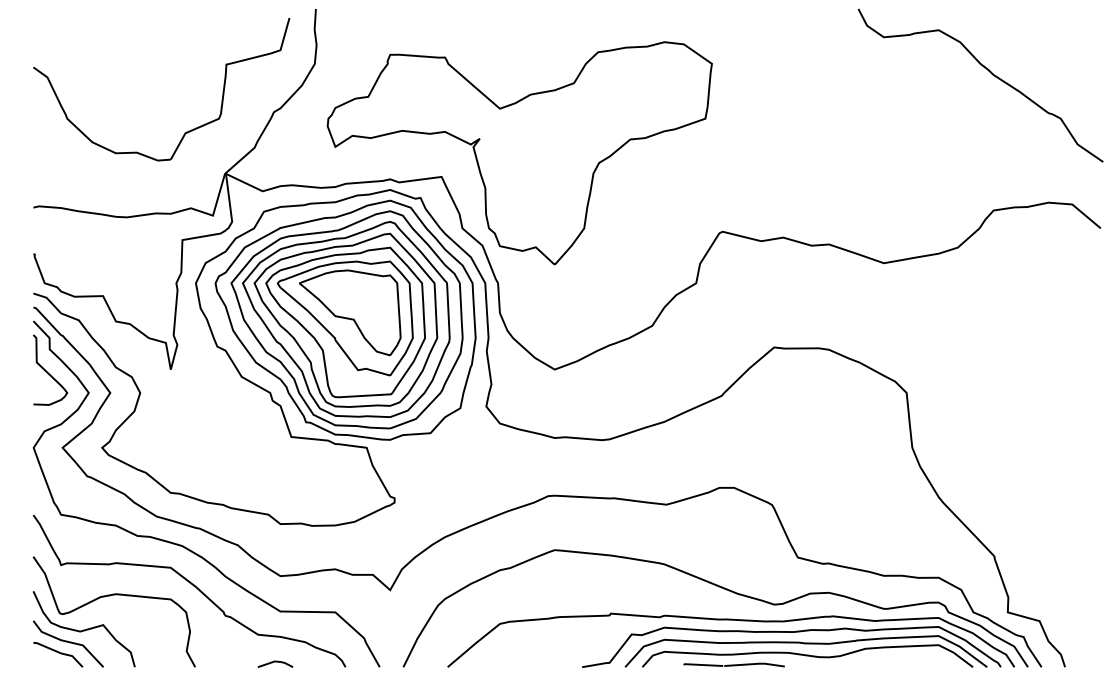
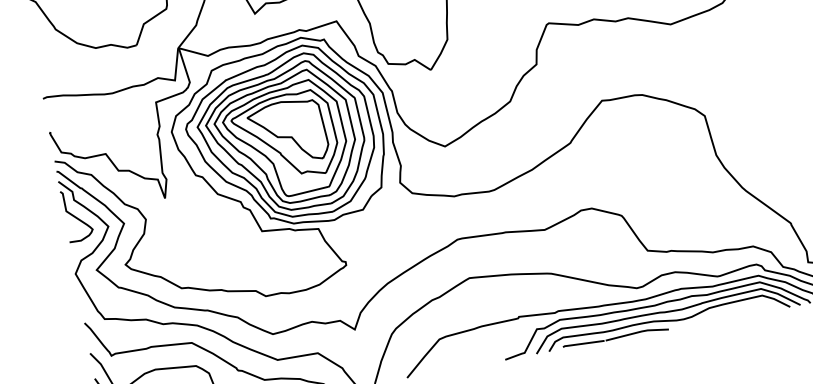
part: (733, 664) -> (615, 337), size x1.43

